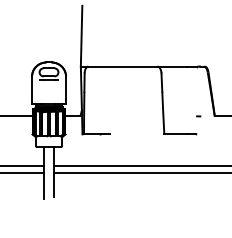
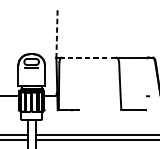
line: (81, 36) -> (56, 34), solid -> dashed
line: (122, 66) -> (88, 57), solid -> dashed

